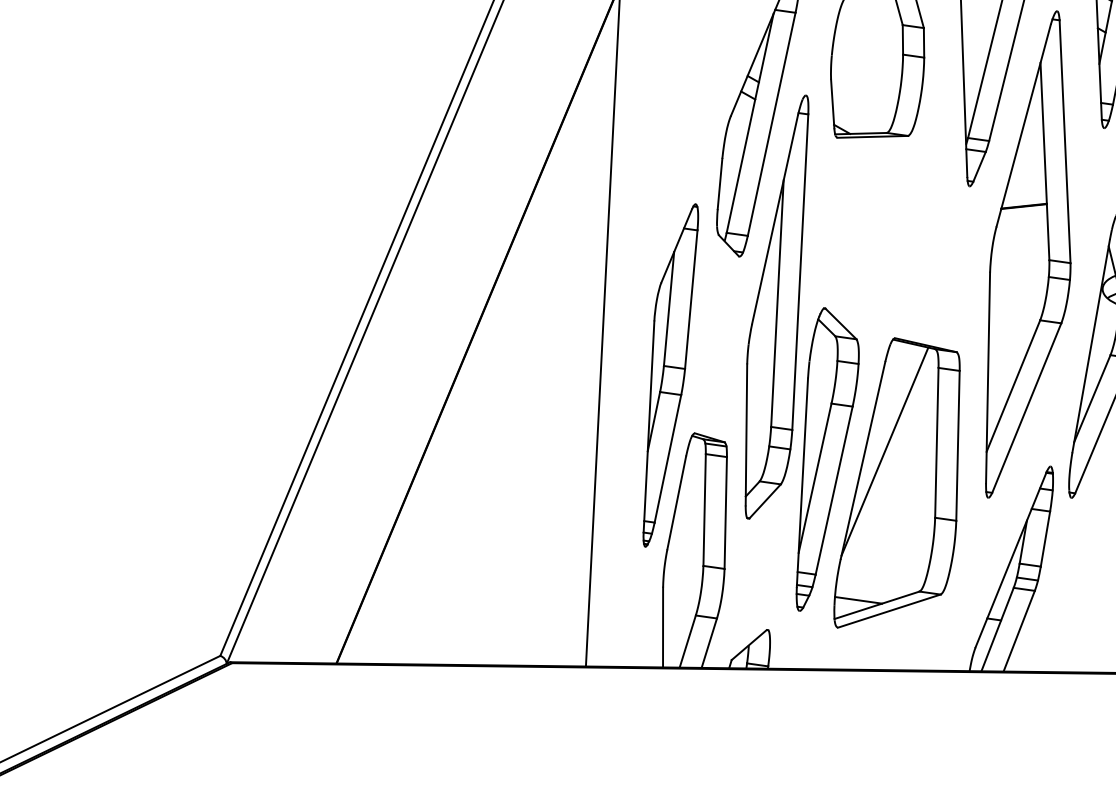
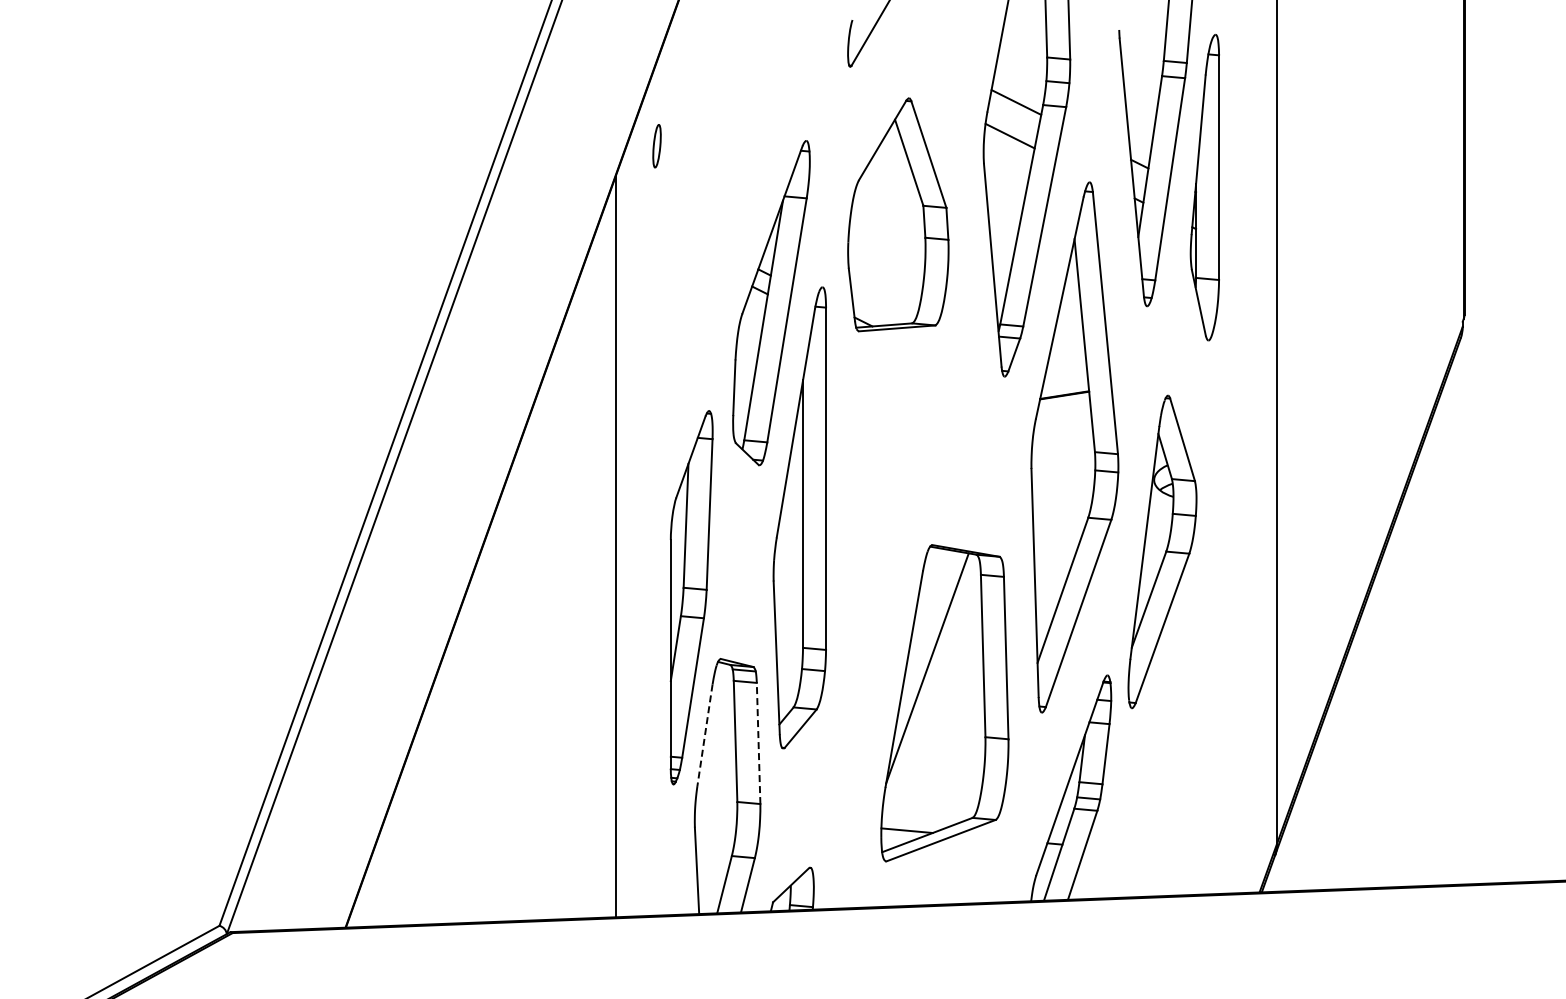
part: (828, 459) -> (866, 680), removed
line: (676, 503) -> (704, 735), solid -> dashed
line: (725, 513) -> (758, 743), solid -> dashed

